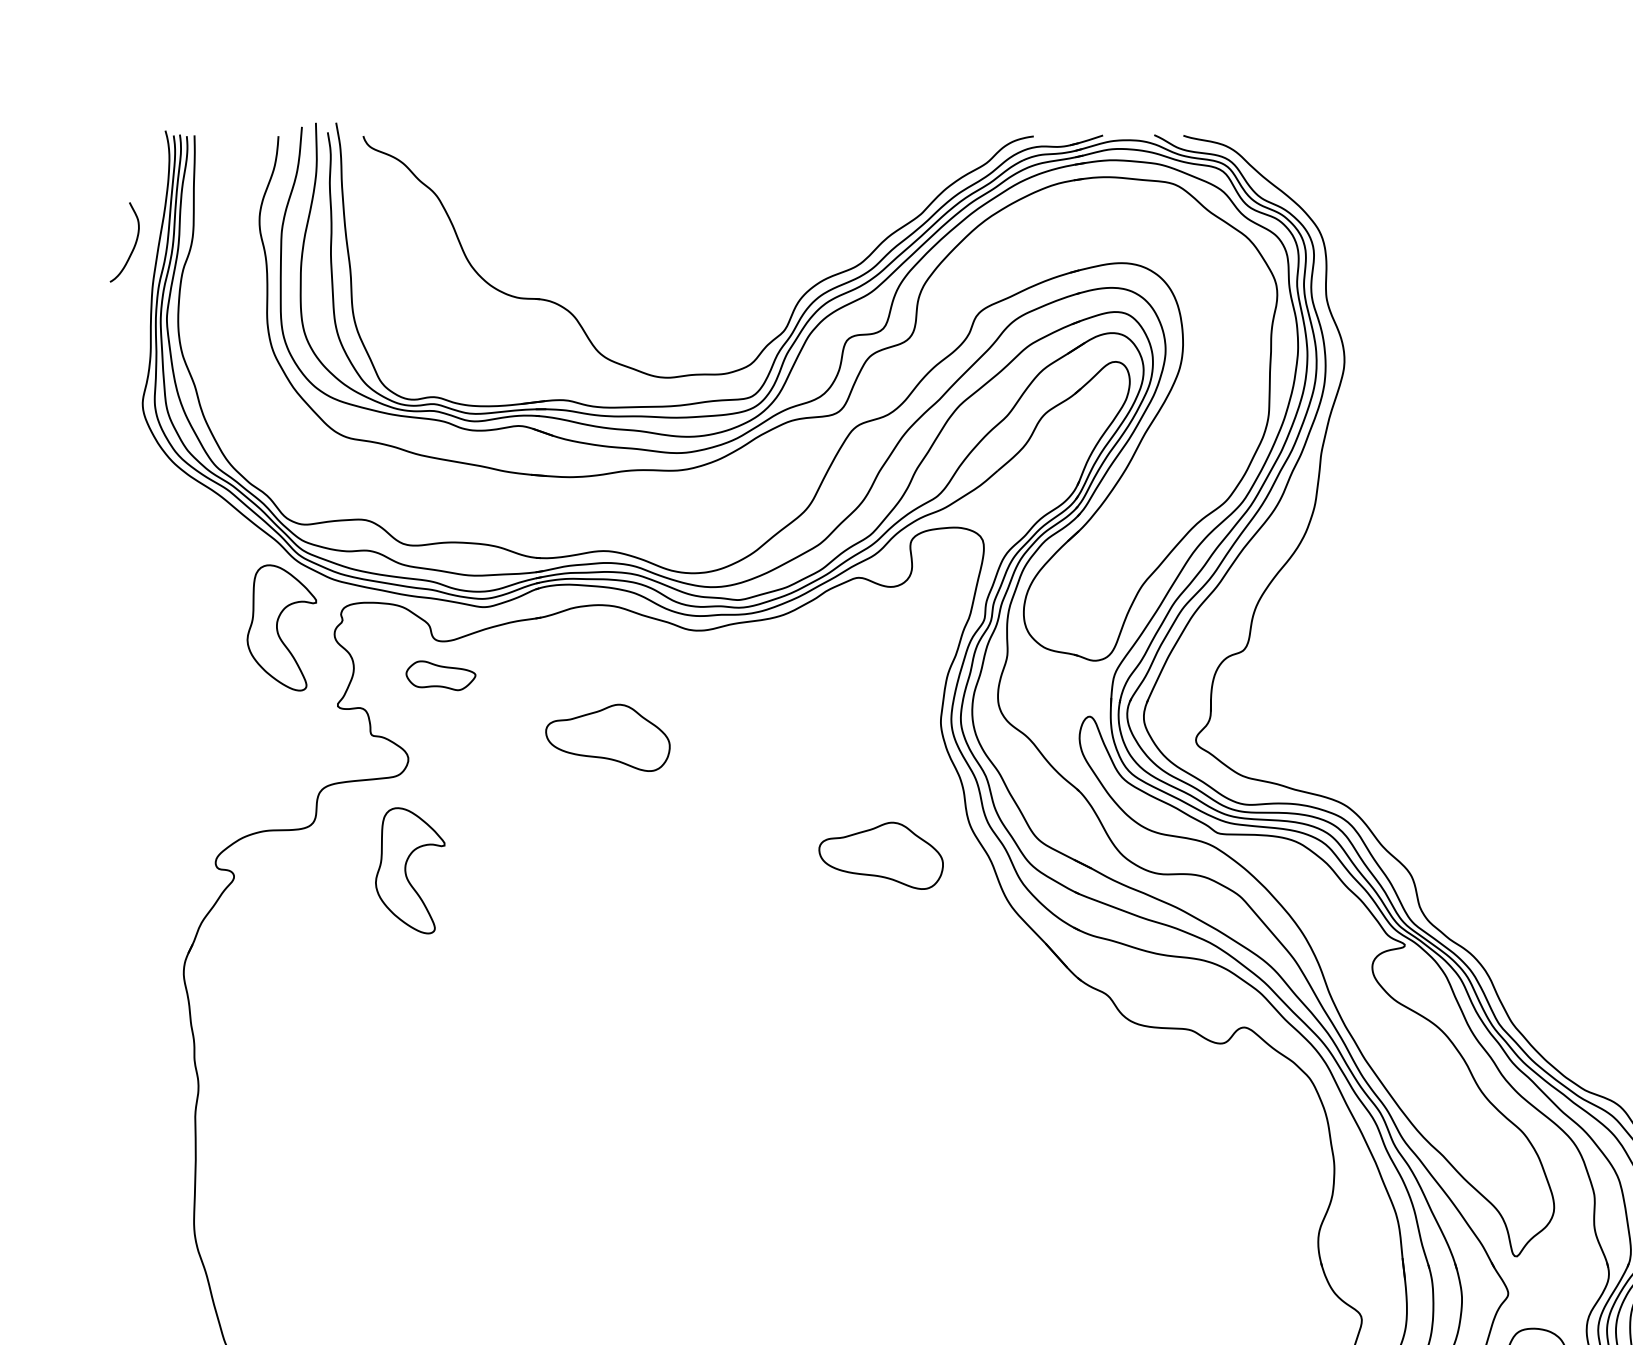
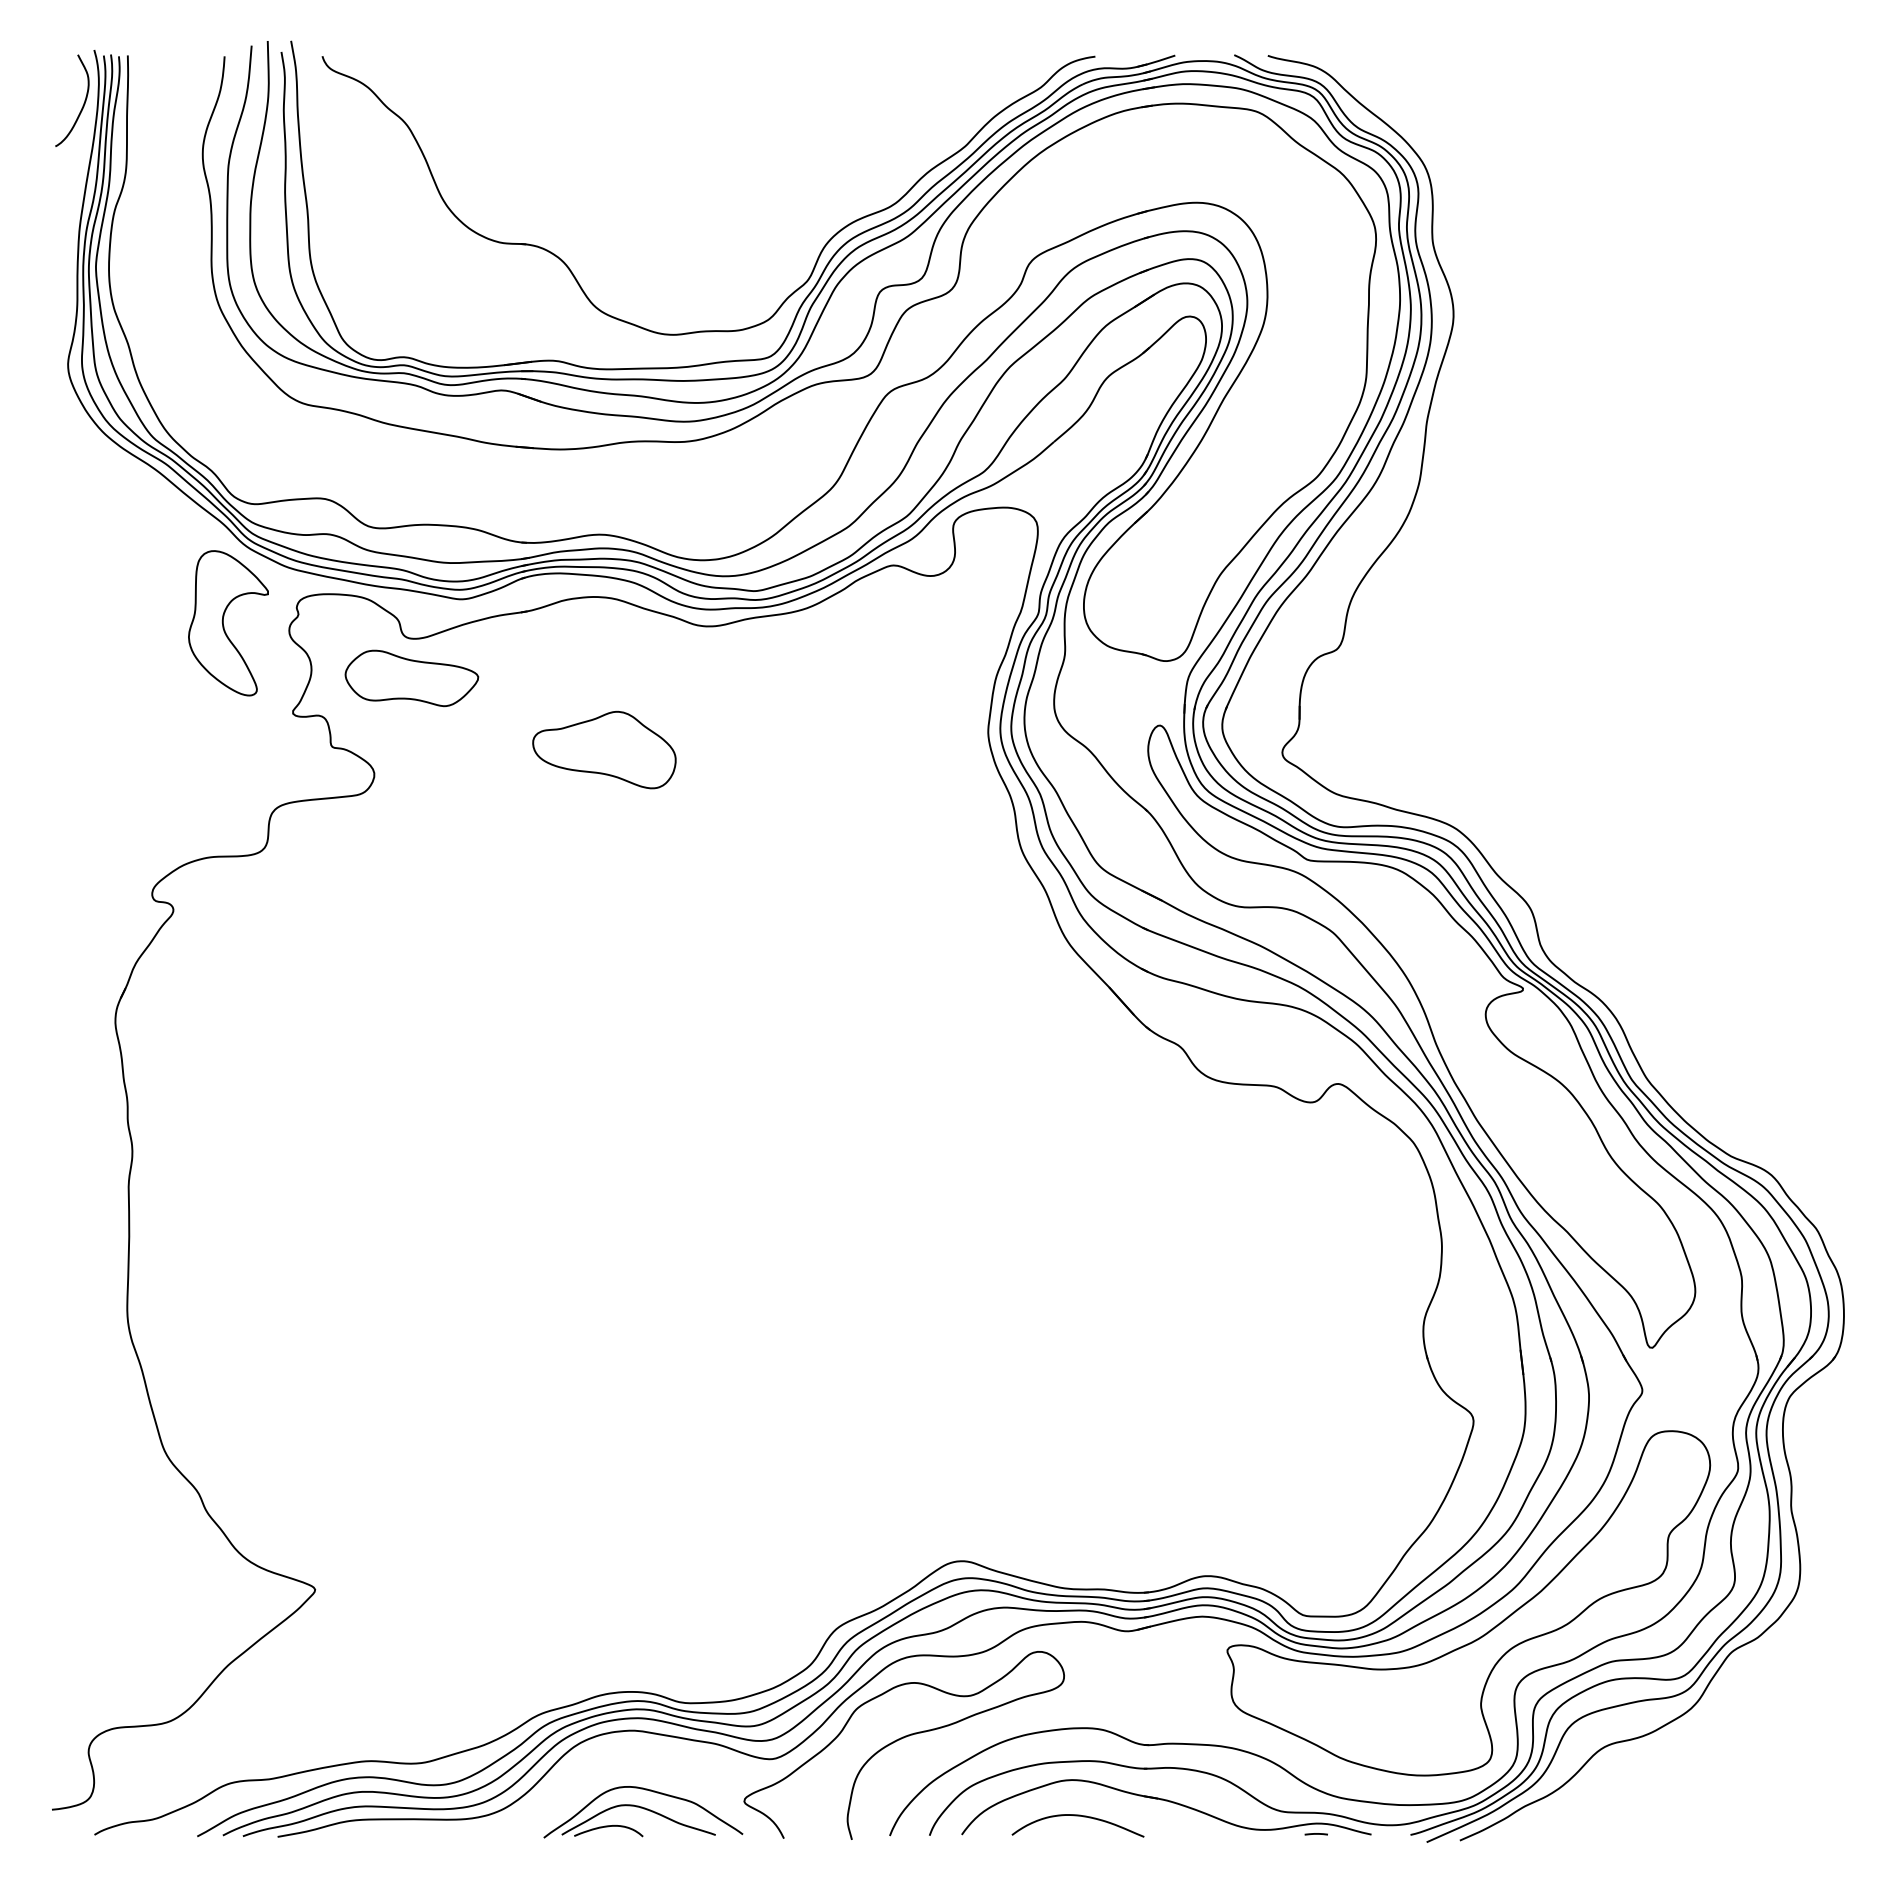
curve: (133, 246) -> (82, 105), moved
part: (440, 675) -> (411, 678), size x1.67
part: (881, 855) -> (919, 885), removed
part: (410, 870) -> (376, 903), removed

